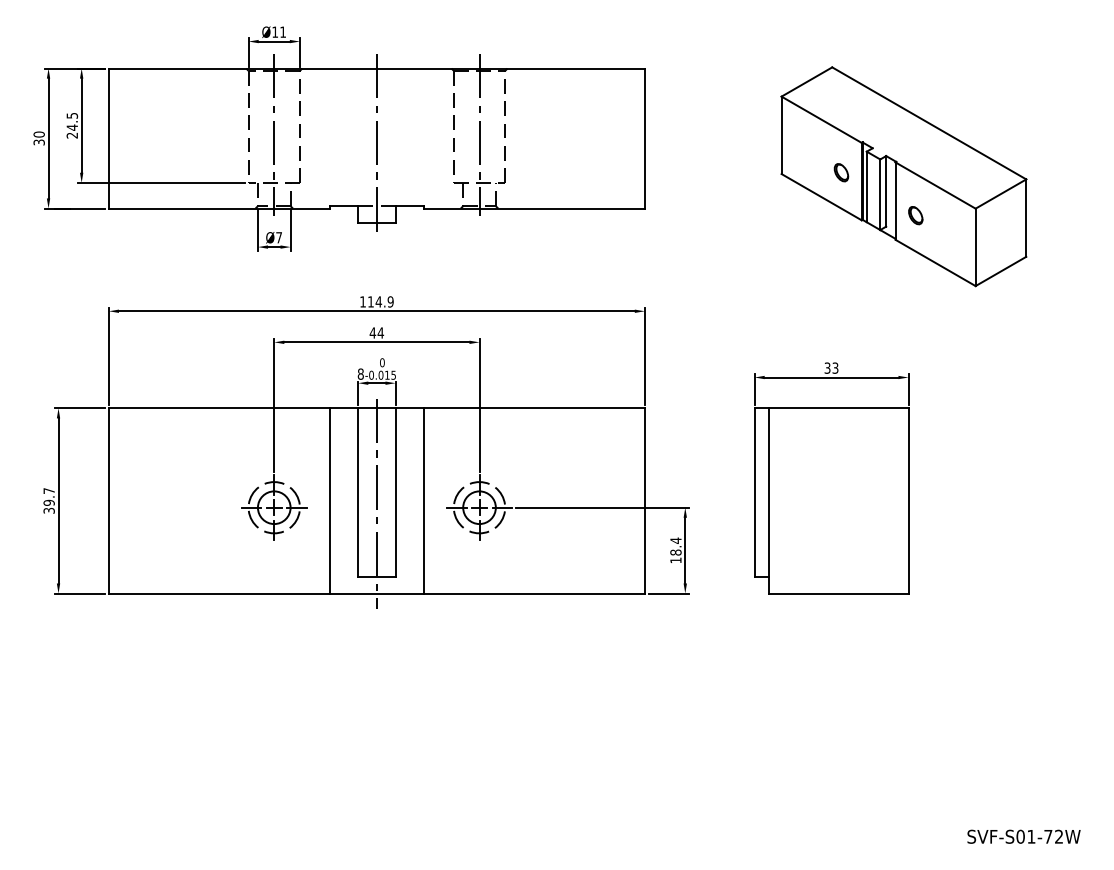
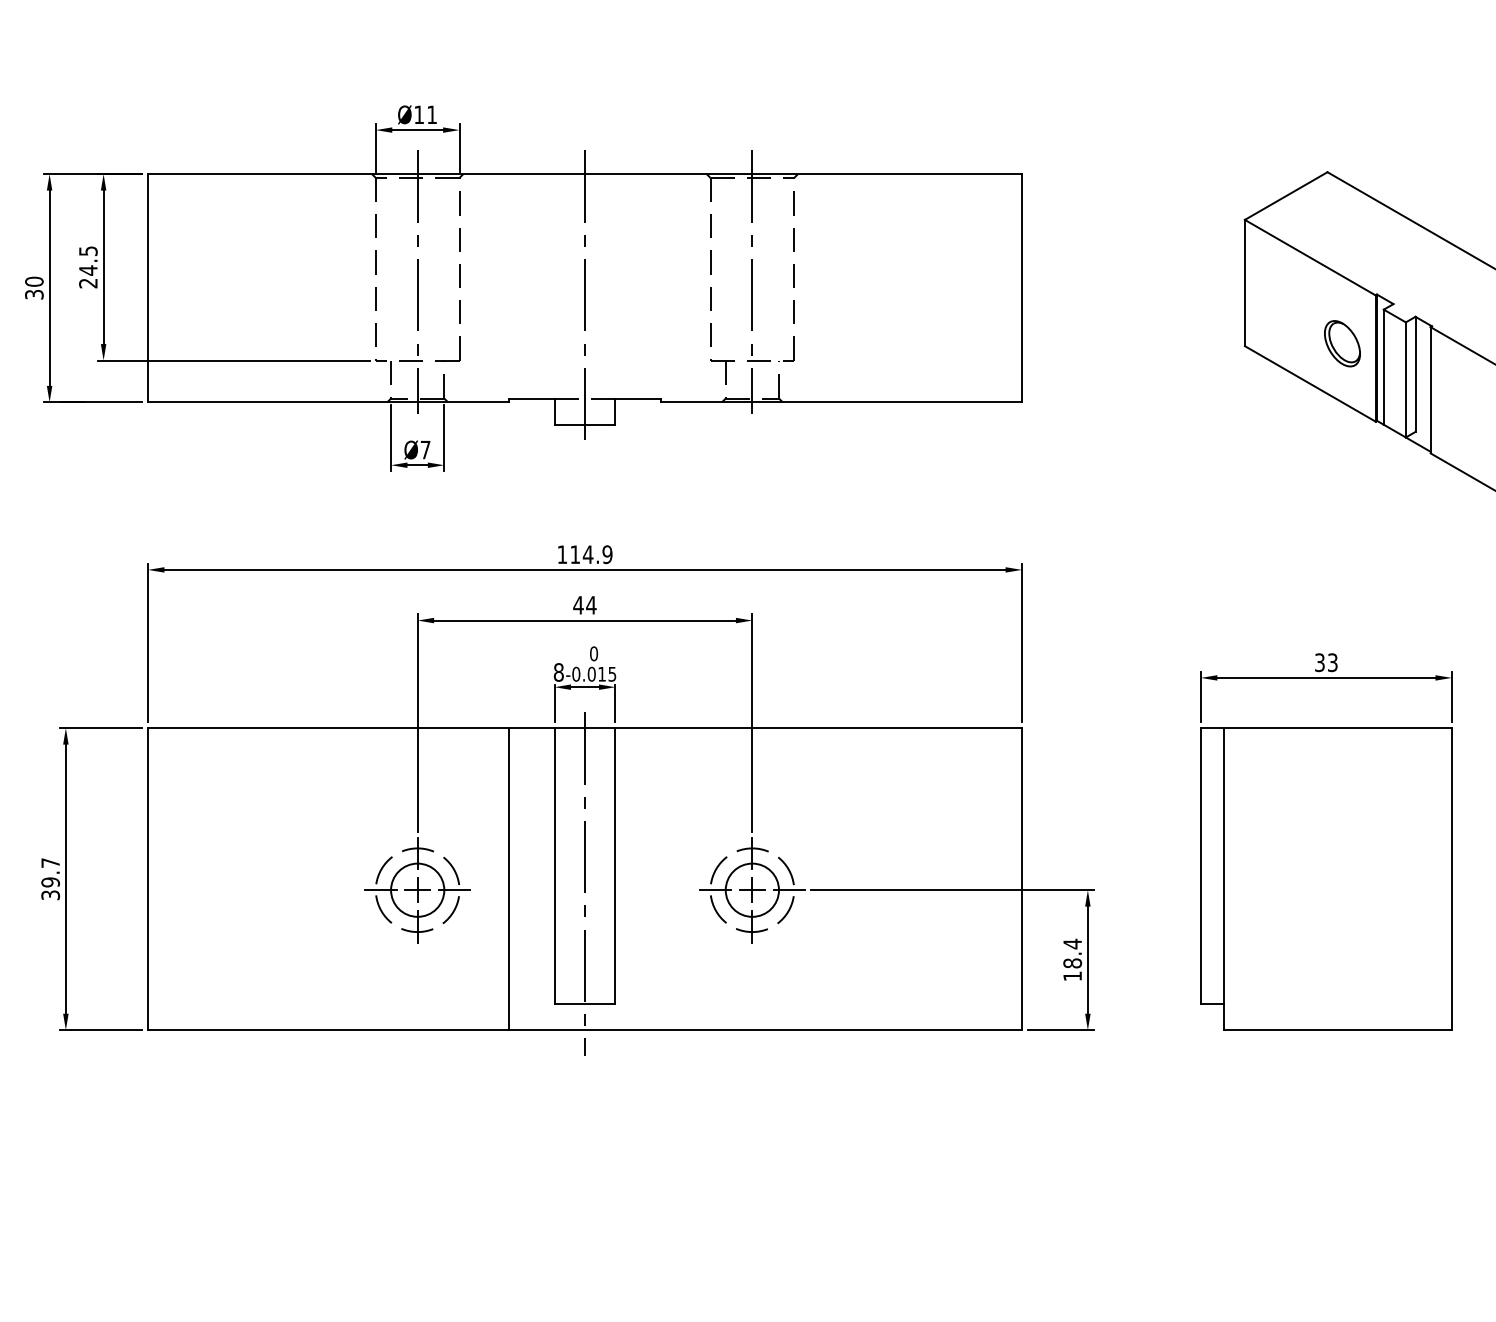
part: (841, 172) -> (1342, 343), size x1.6
part: (915, 215) -> (1463, 413), removed
line: (423, 500) -> (661, 878), removed

